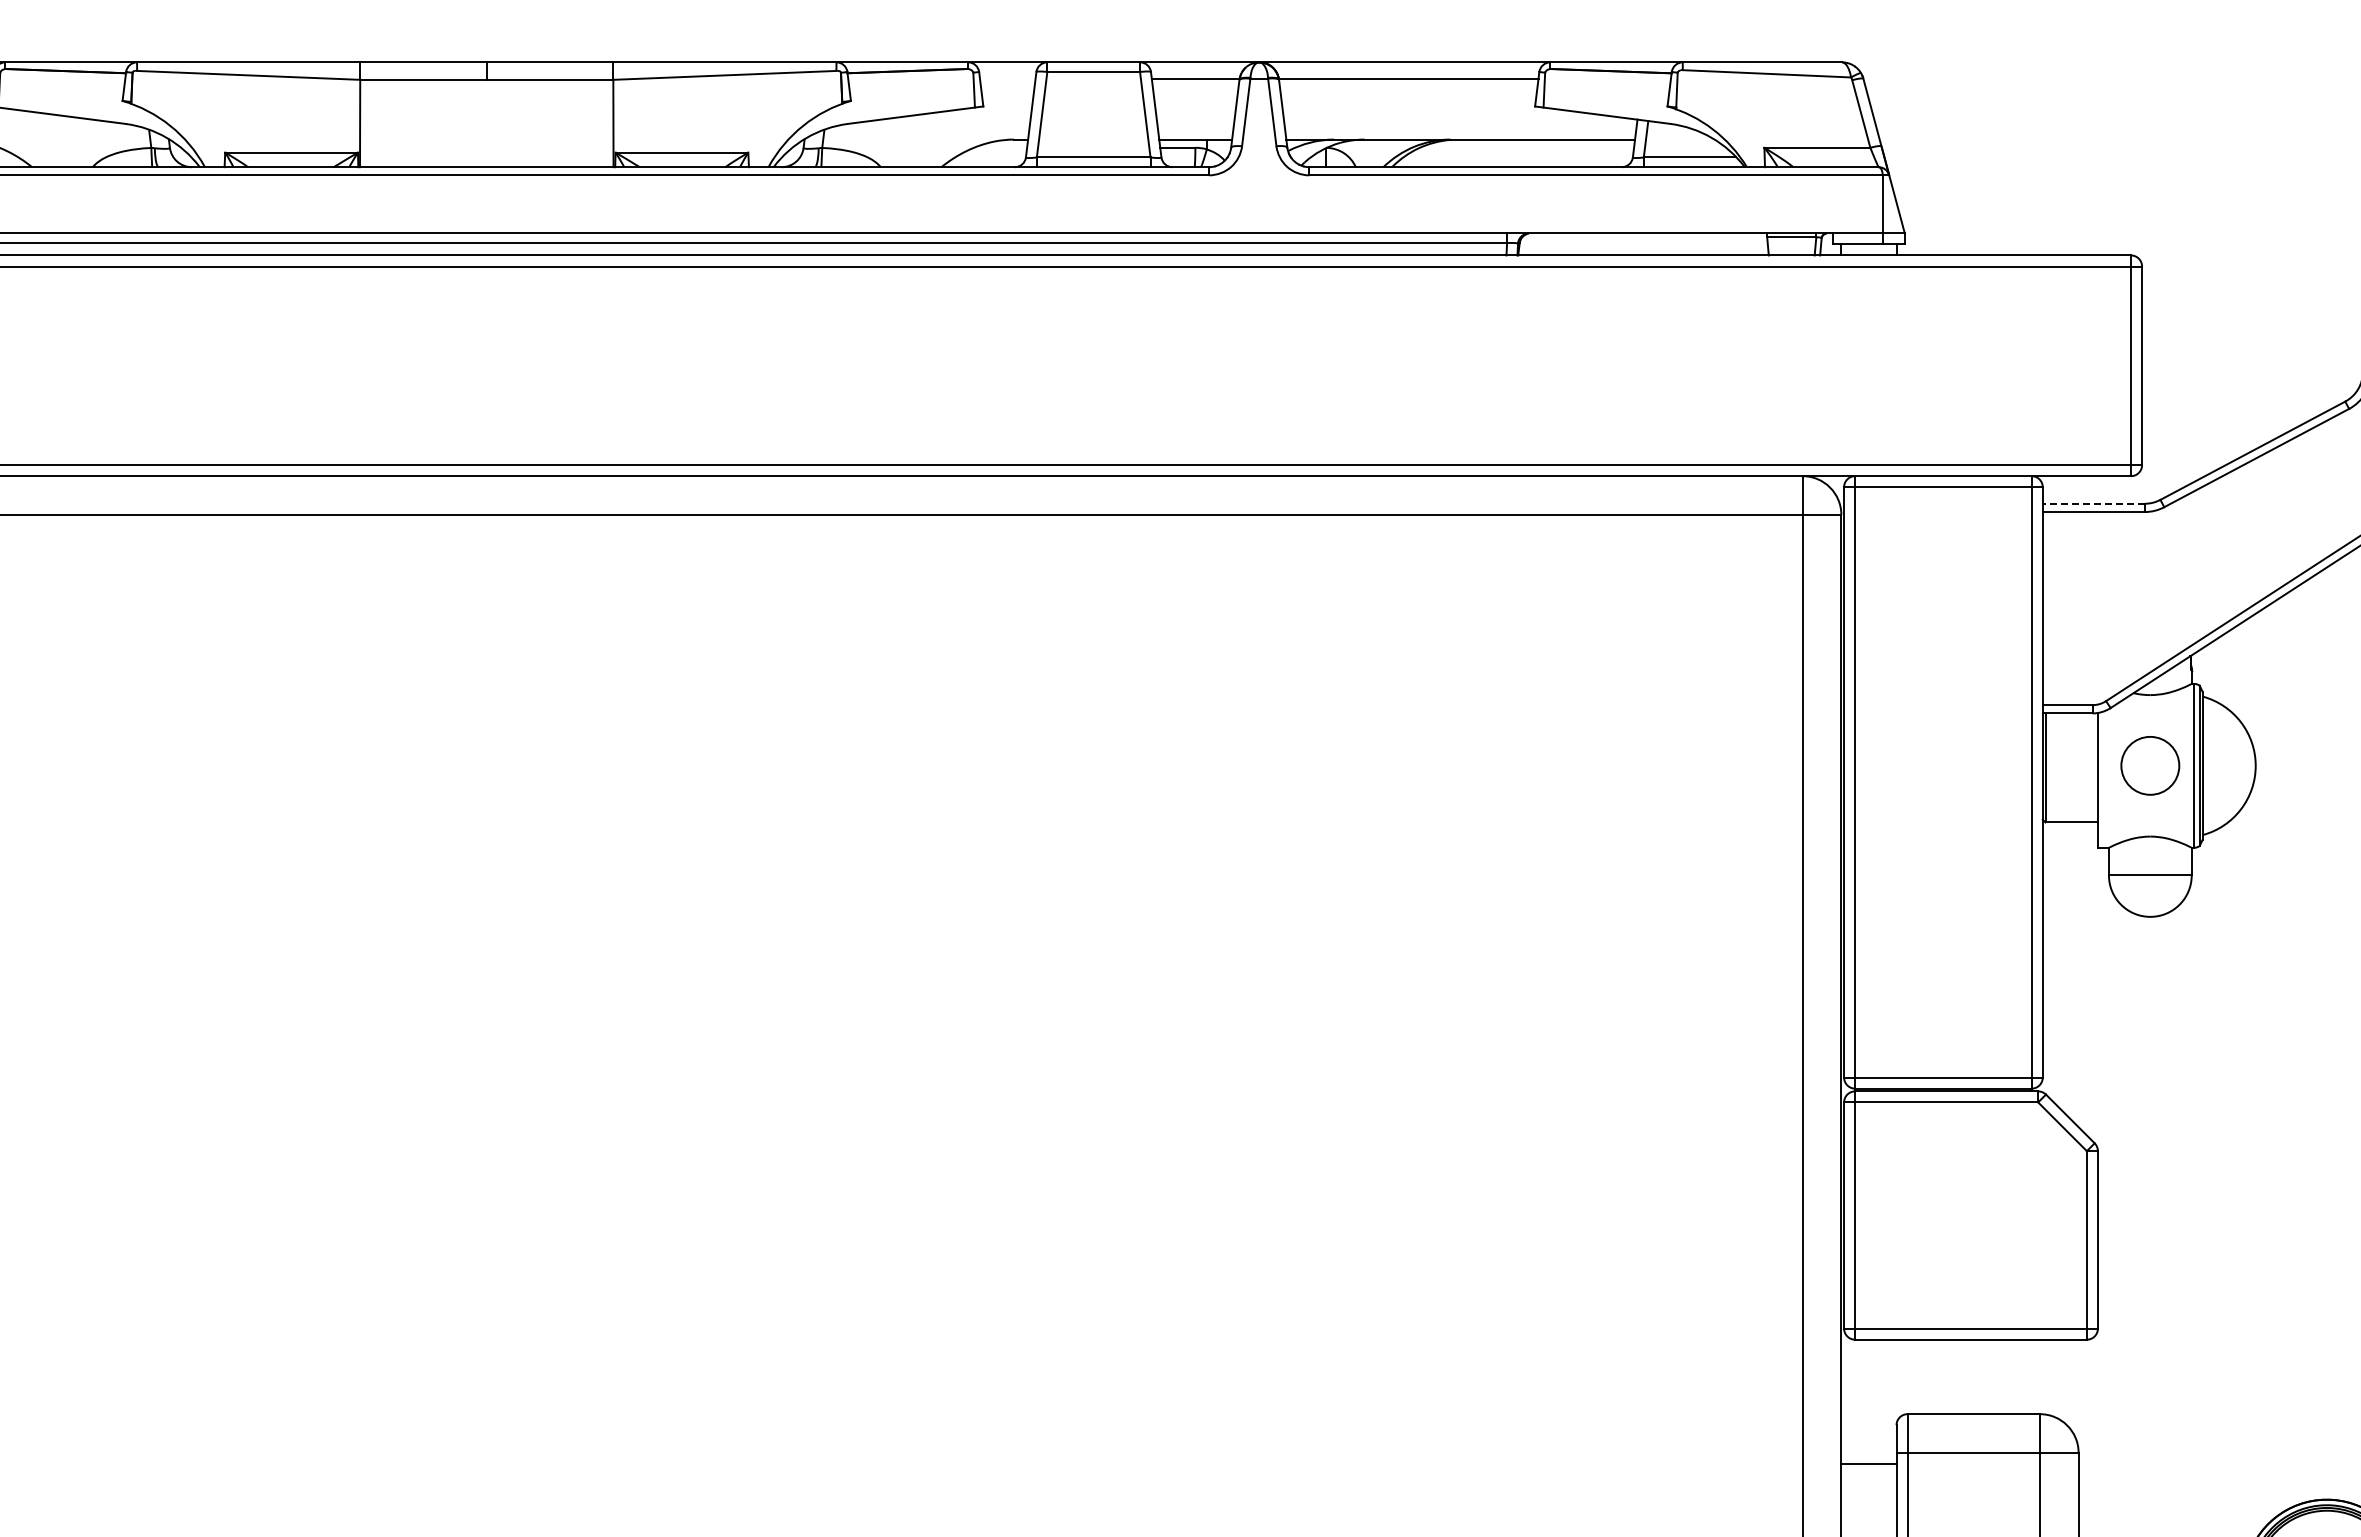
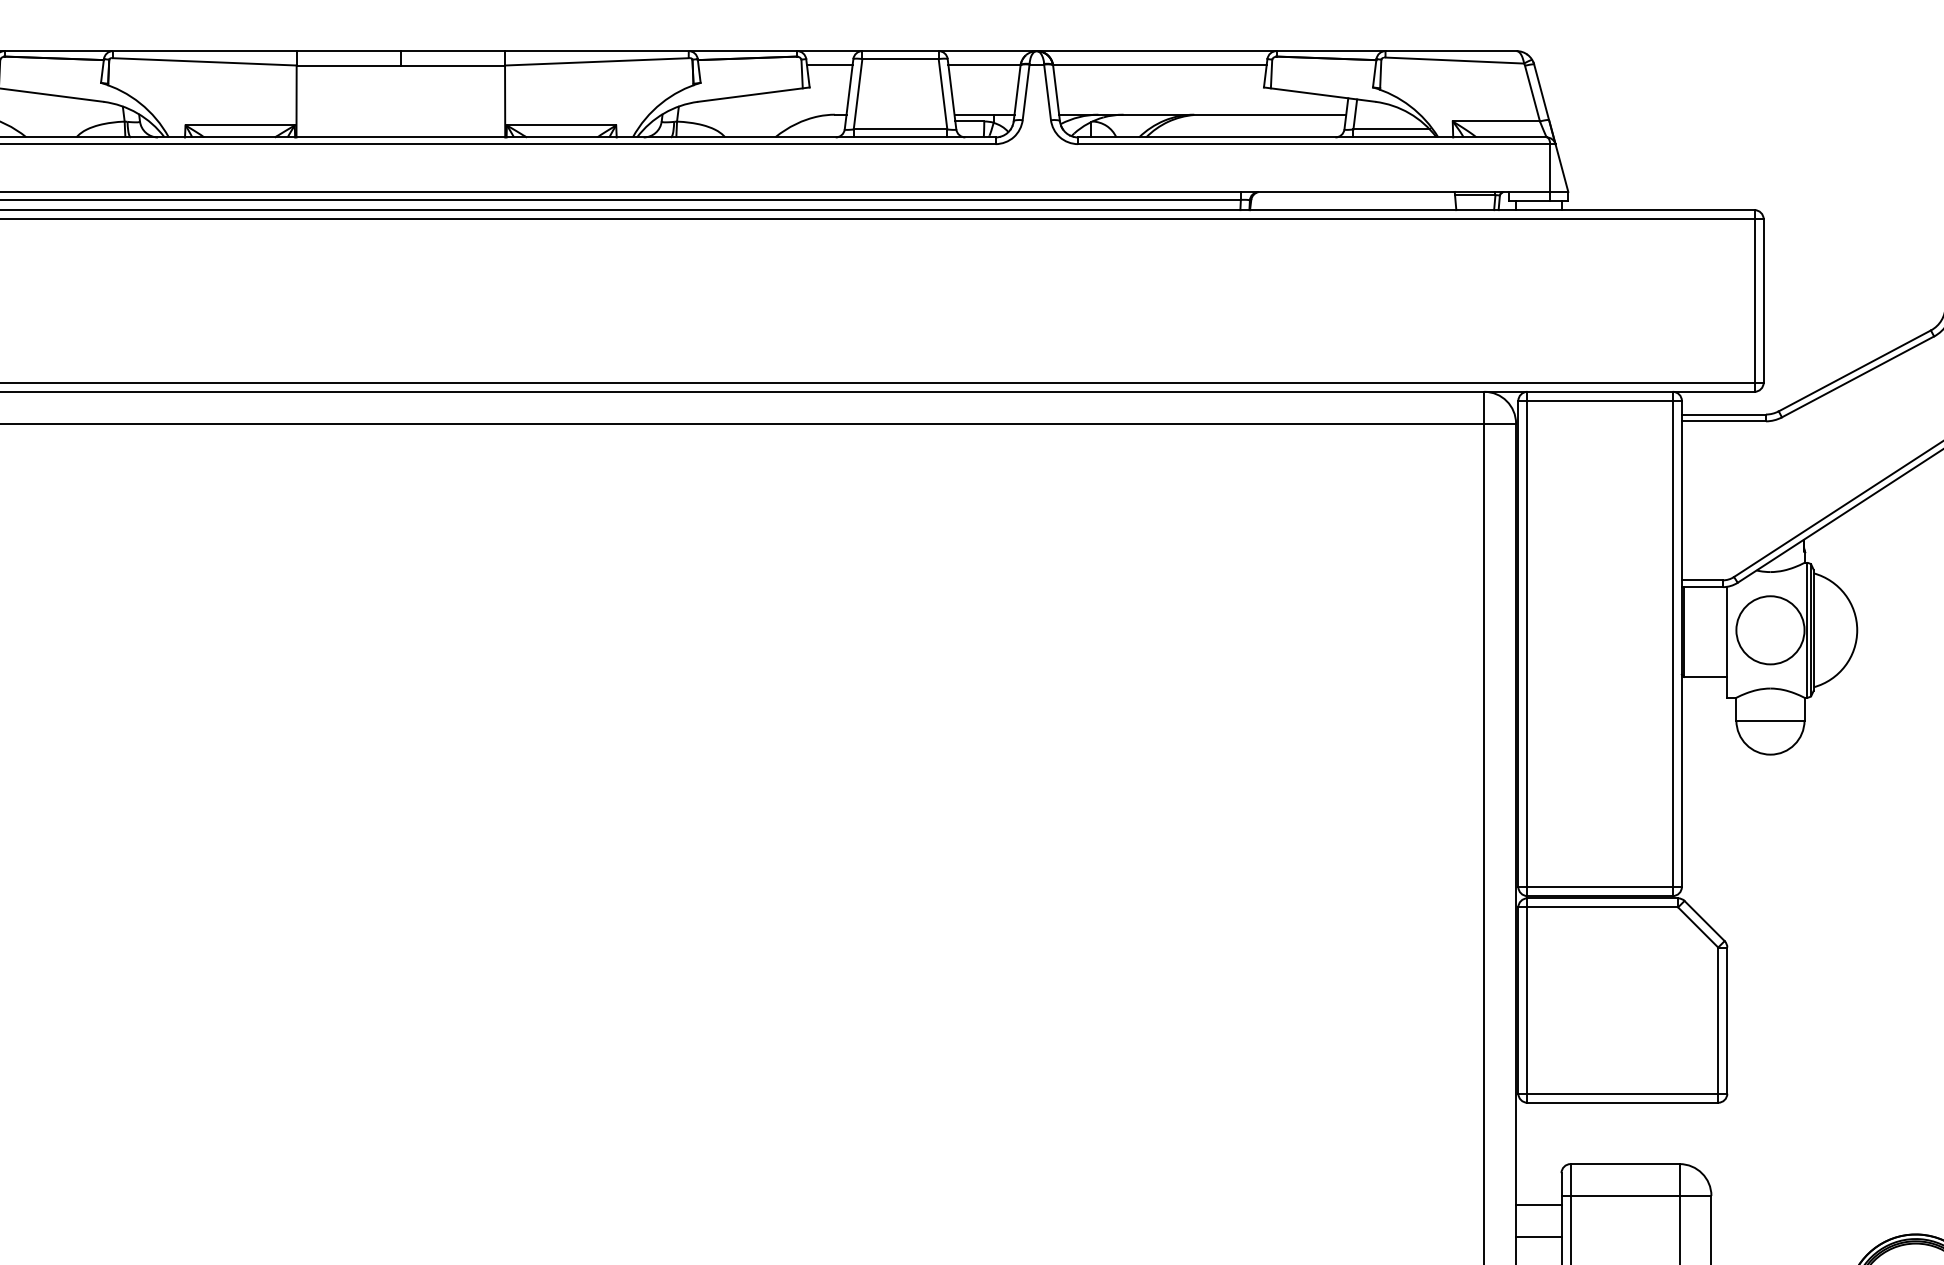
line: (1007, 78) -> (829, 64), added
line: (2093, 503) -> (1723, 414), dashed -> solid
circle: (2149, 765) -> (1769, 630), size x1.43
line: (1868, 1502) -> (1538, 1236), added

